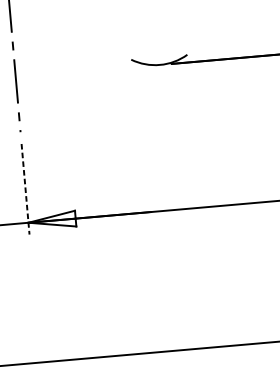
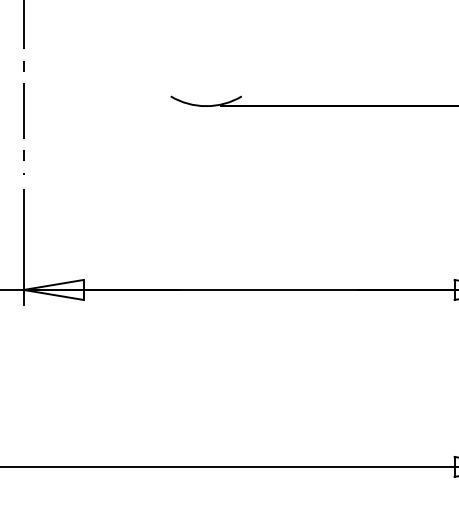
line: (25, 190) -> (23, 248), dashed -> solid

